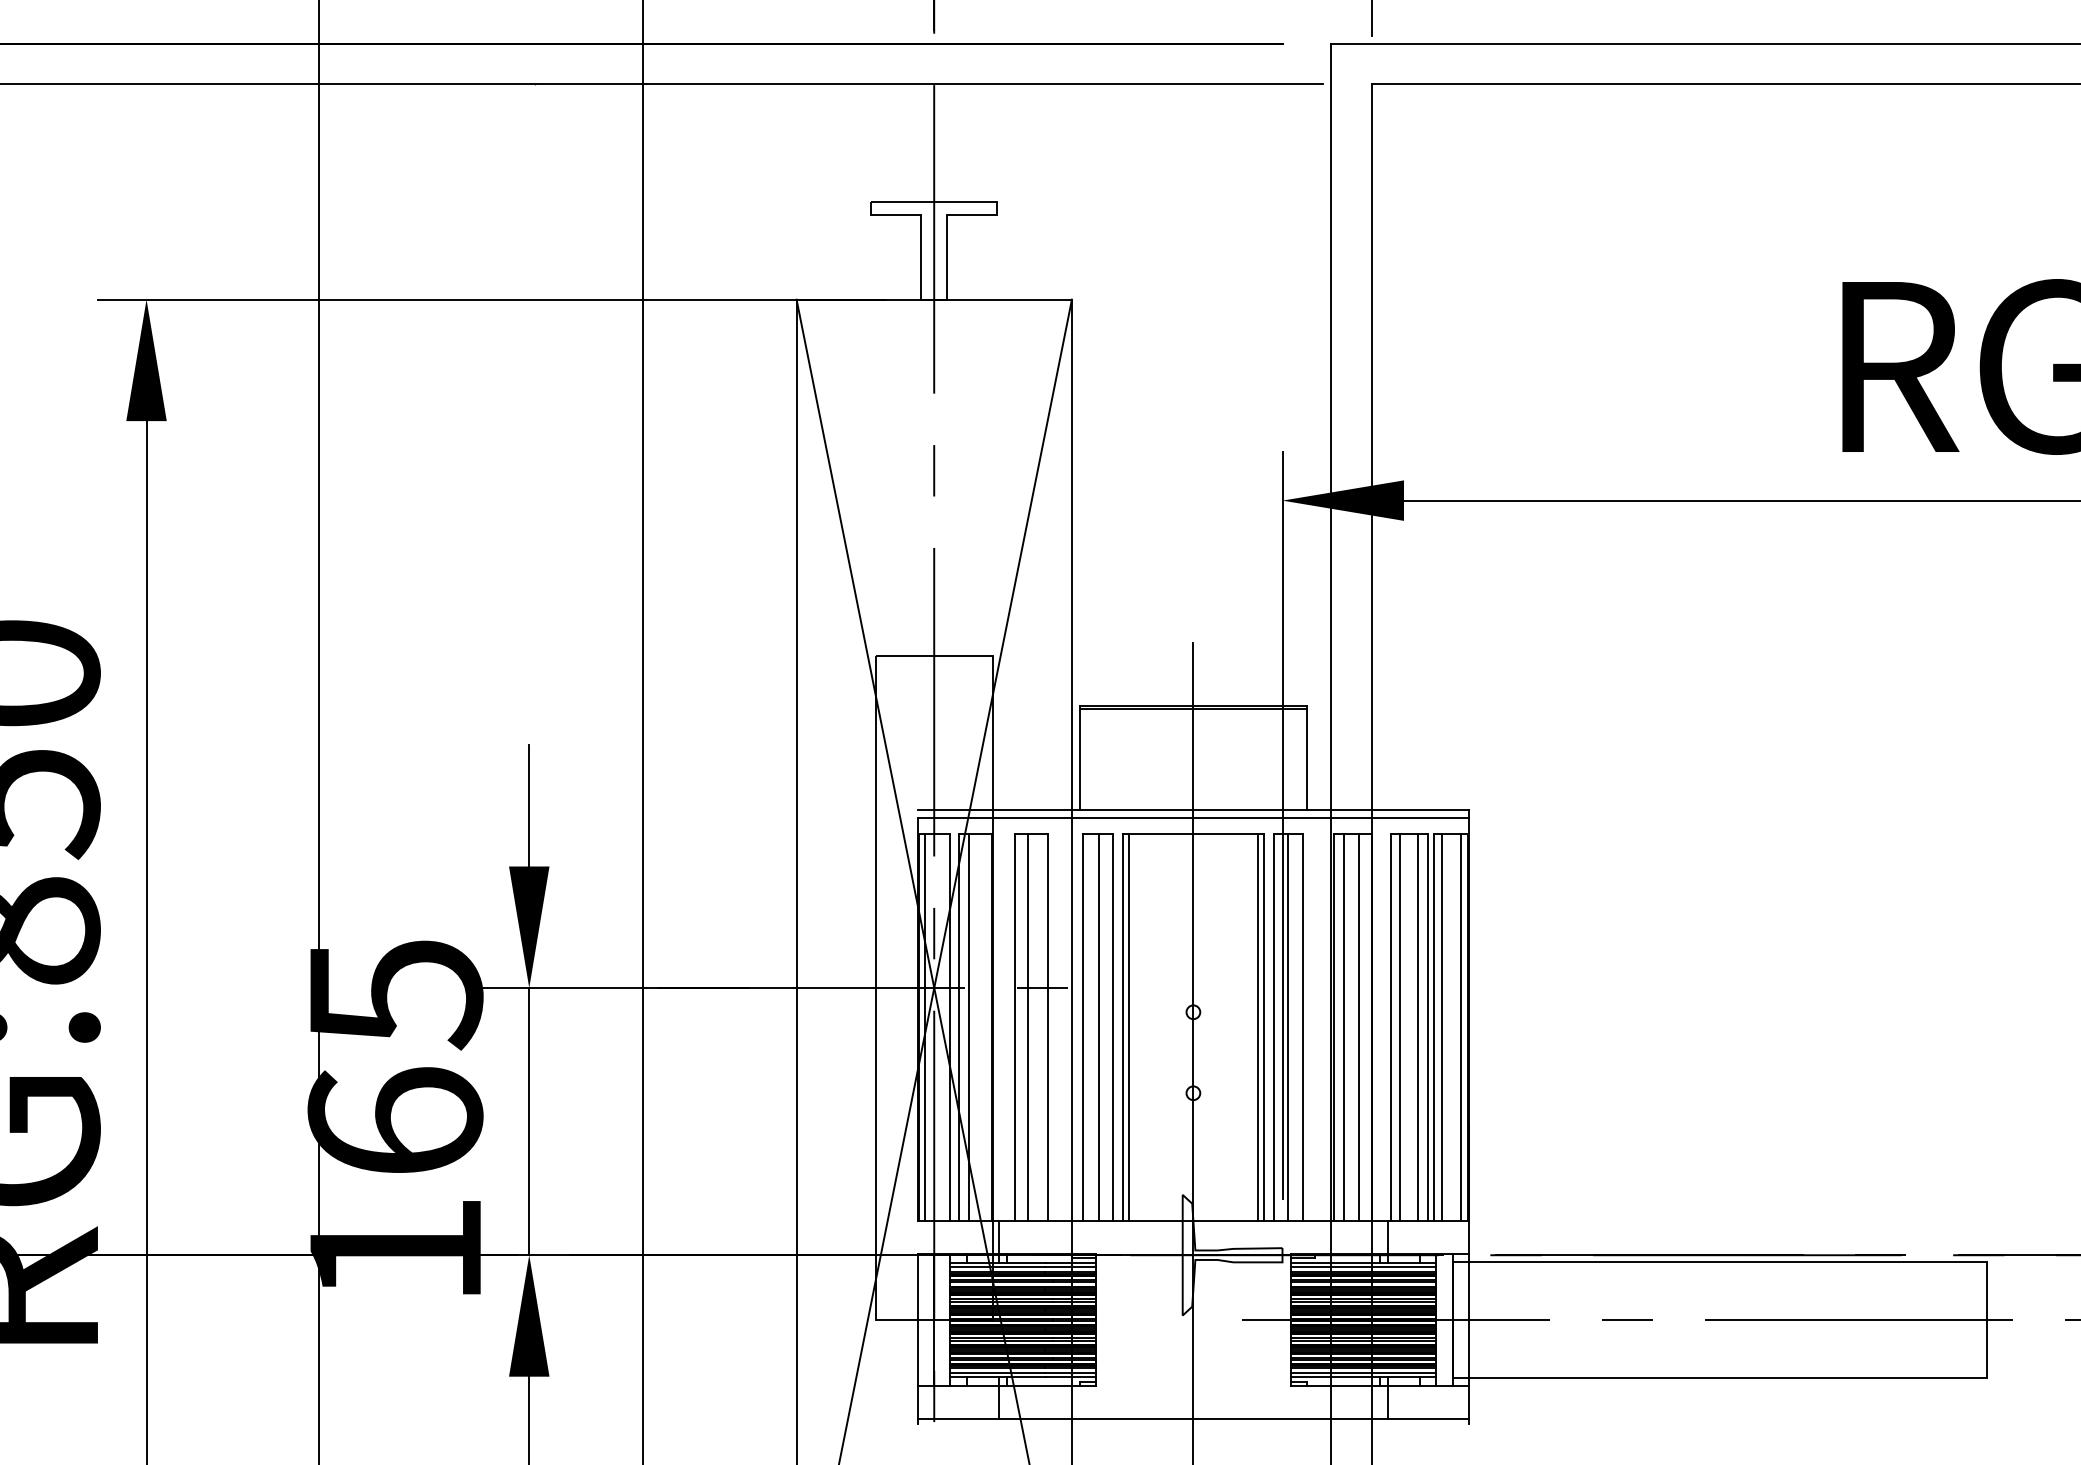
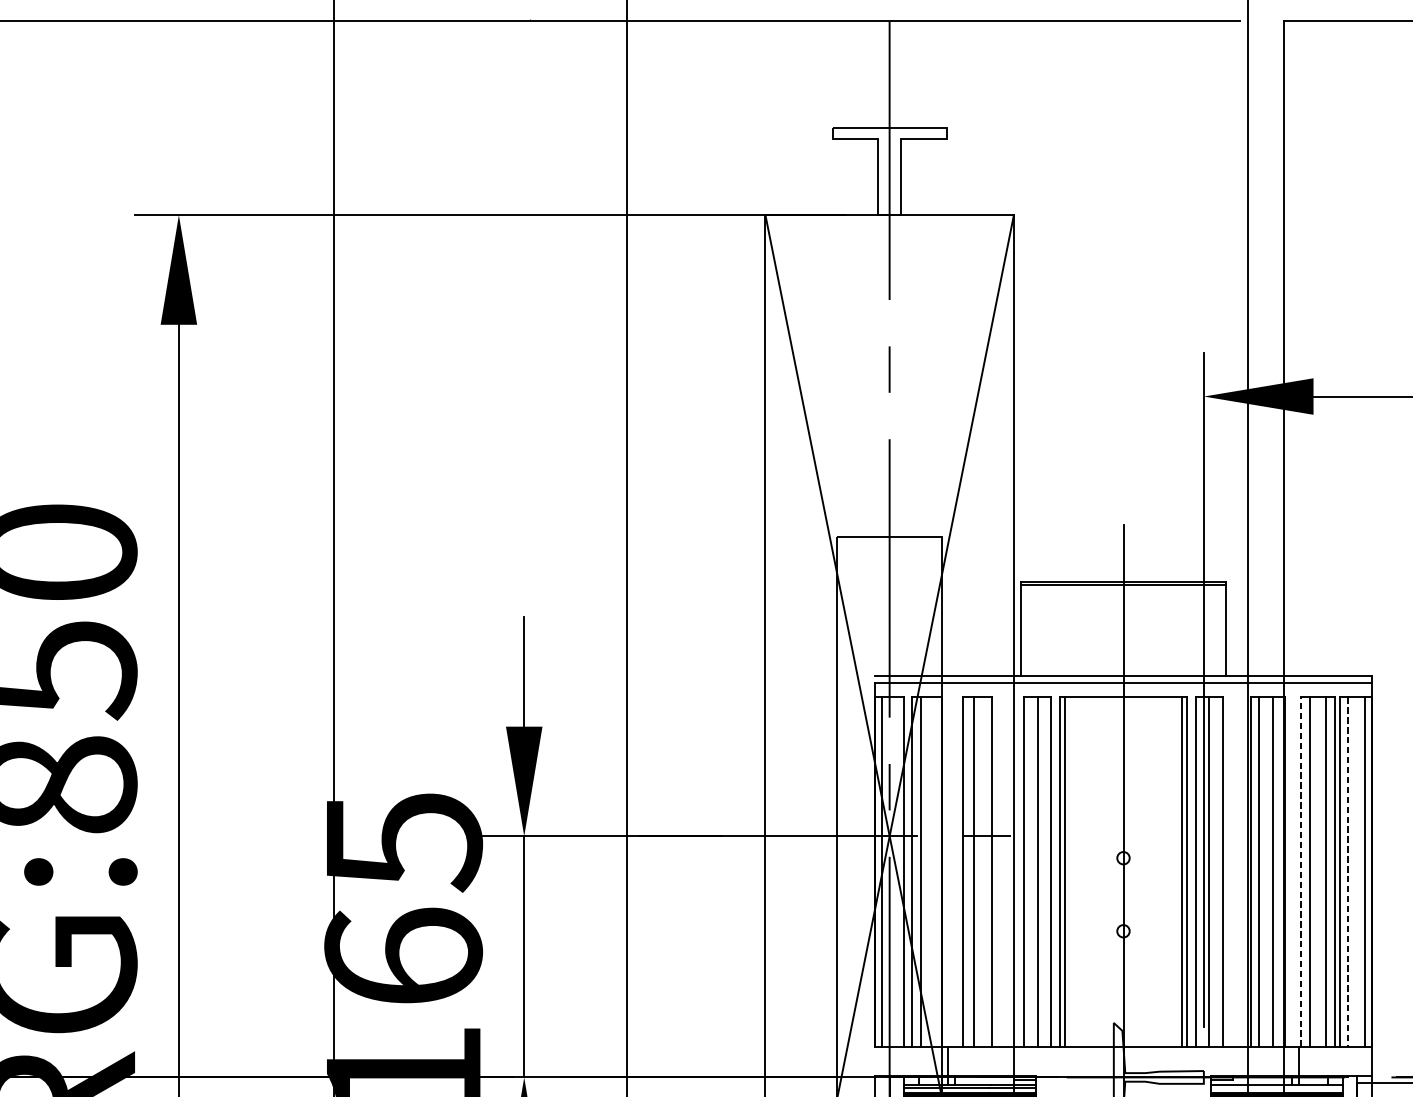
line: (1390, 1027) -> (1301, 871), solid -> dashed
line: (1442, 1027) -> (1348, 871), solid -> dashed
line: (1363, 1266) -> (1276, 1087), removed

